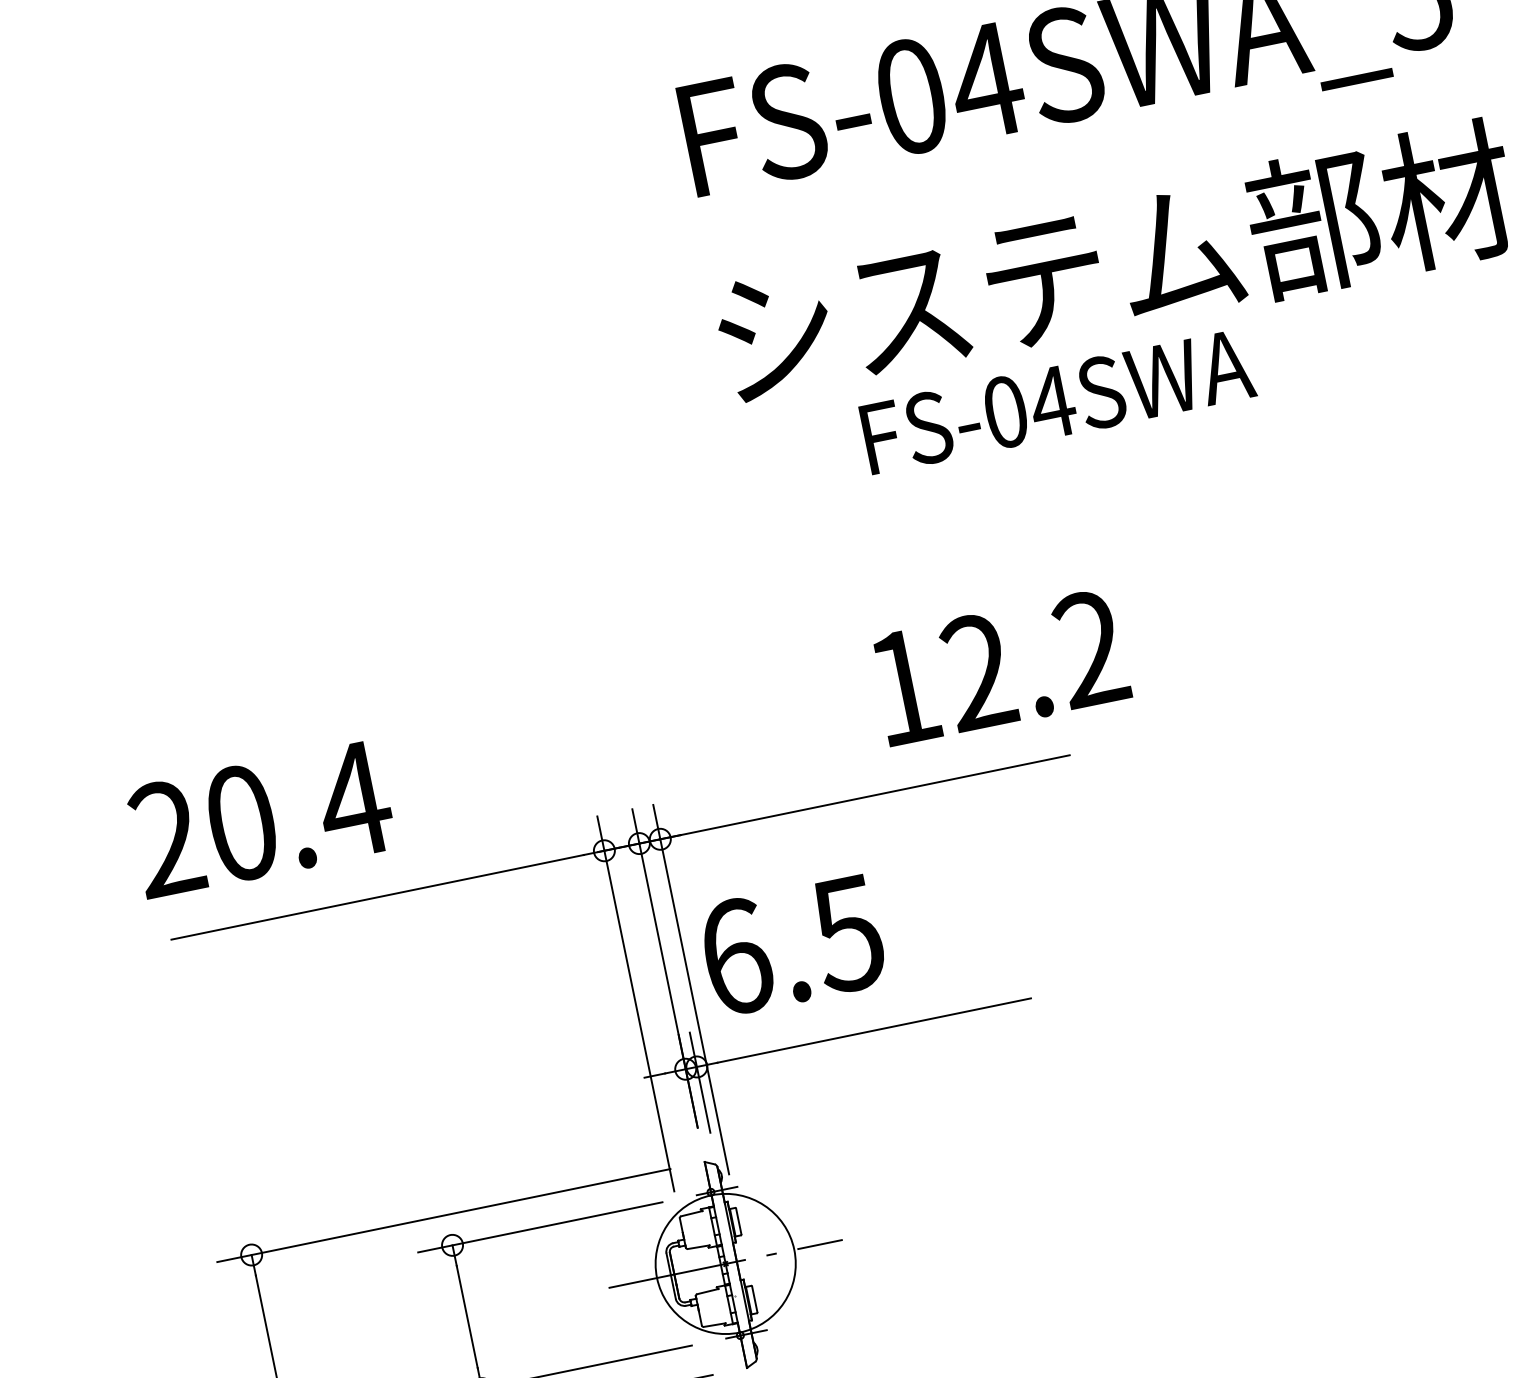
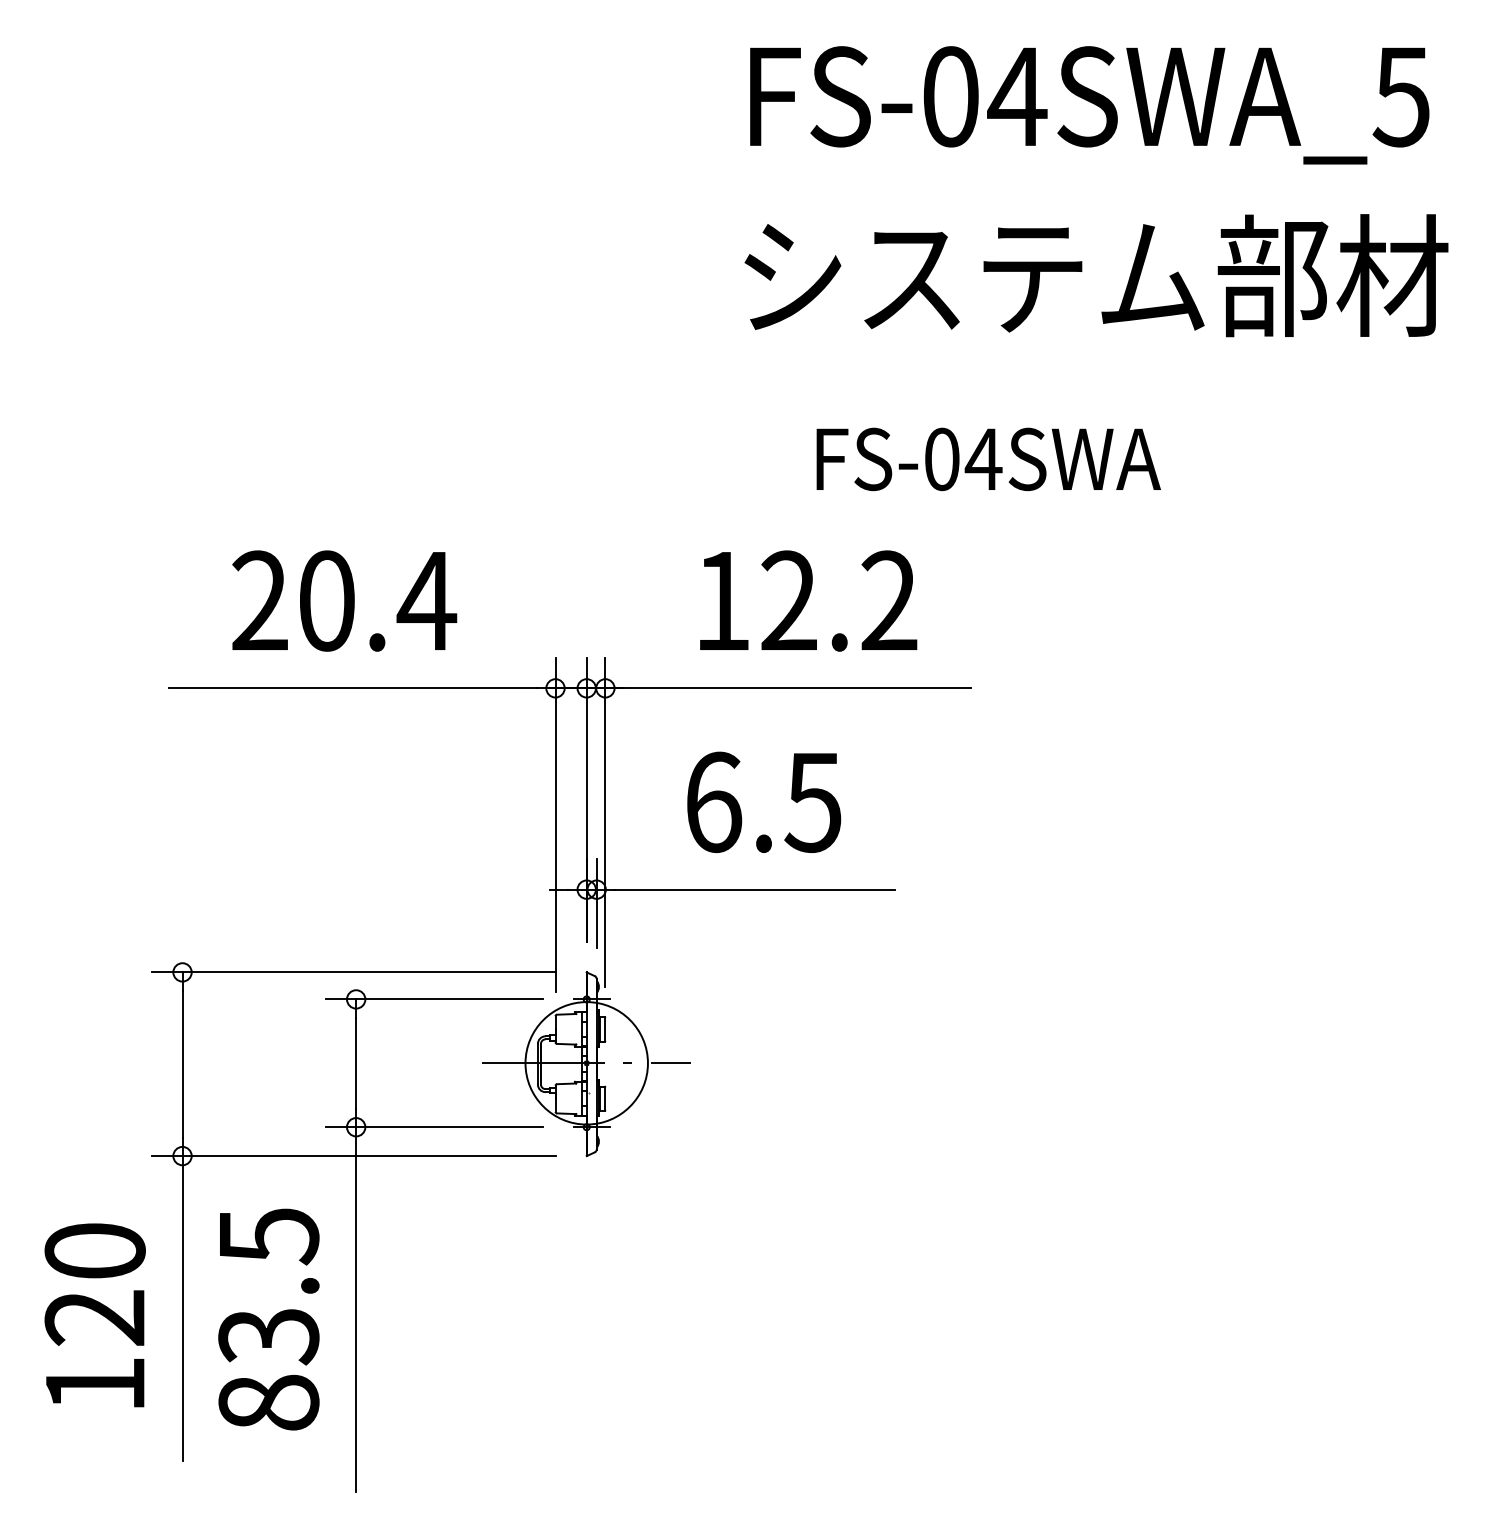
text: (1057, 401) -> (988, 459), moved
text: (1000, 666) -> (808, 600), moved
text: (261, 818) -> (344, 600), moved
text: (792, 944) -> (764, 801), moved

